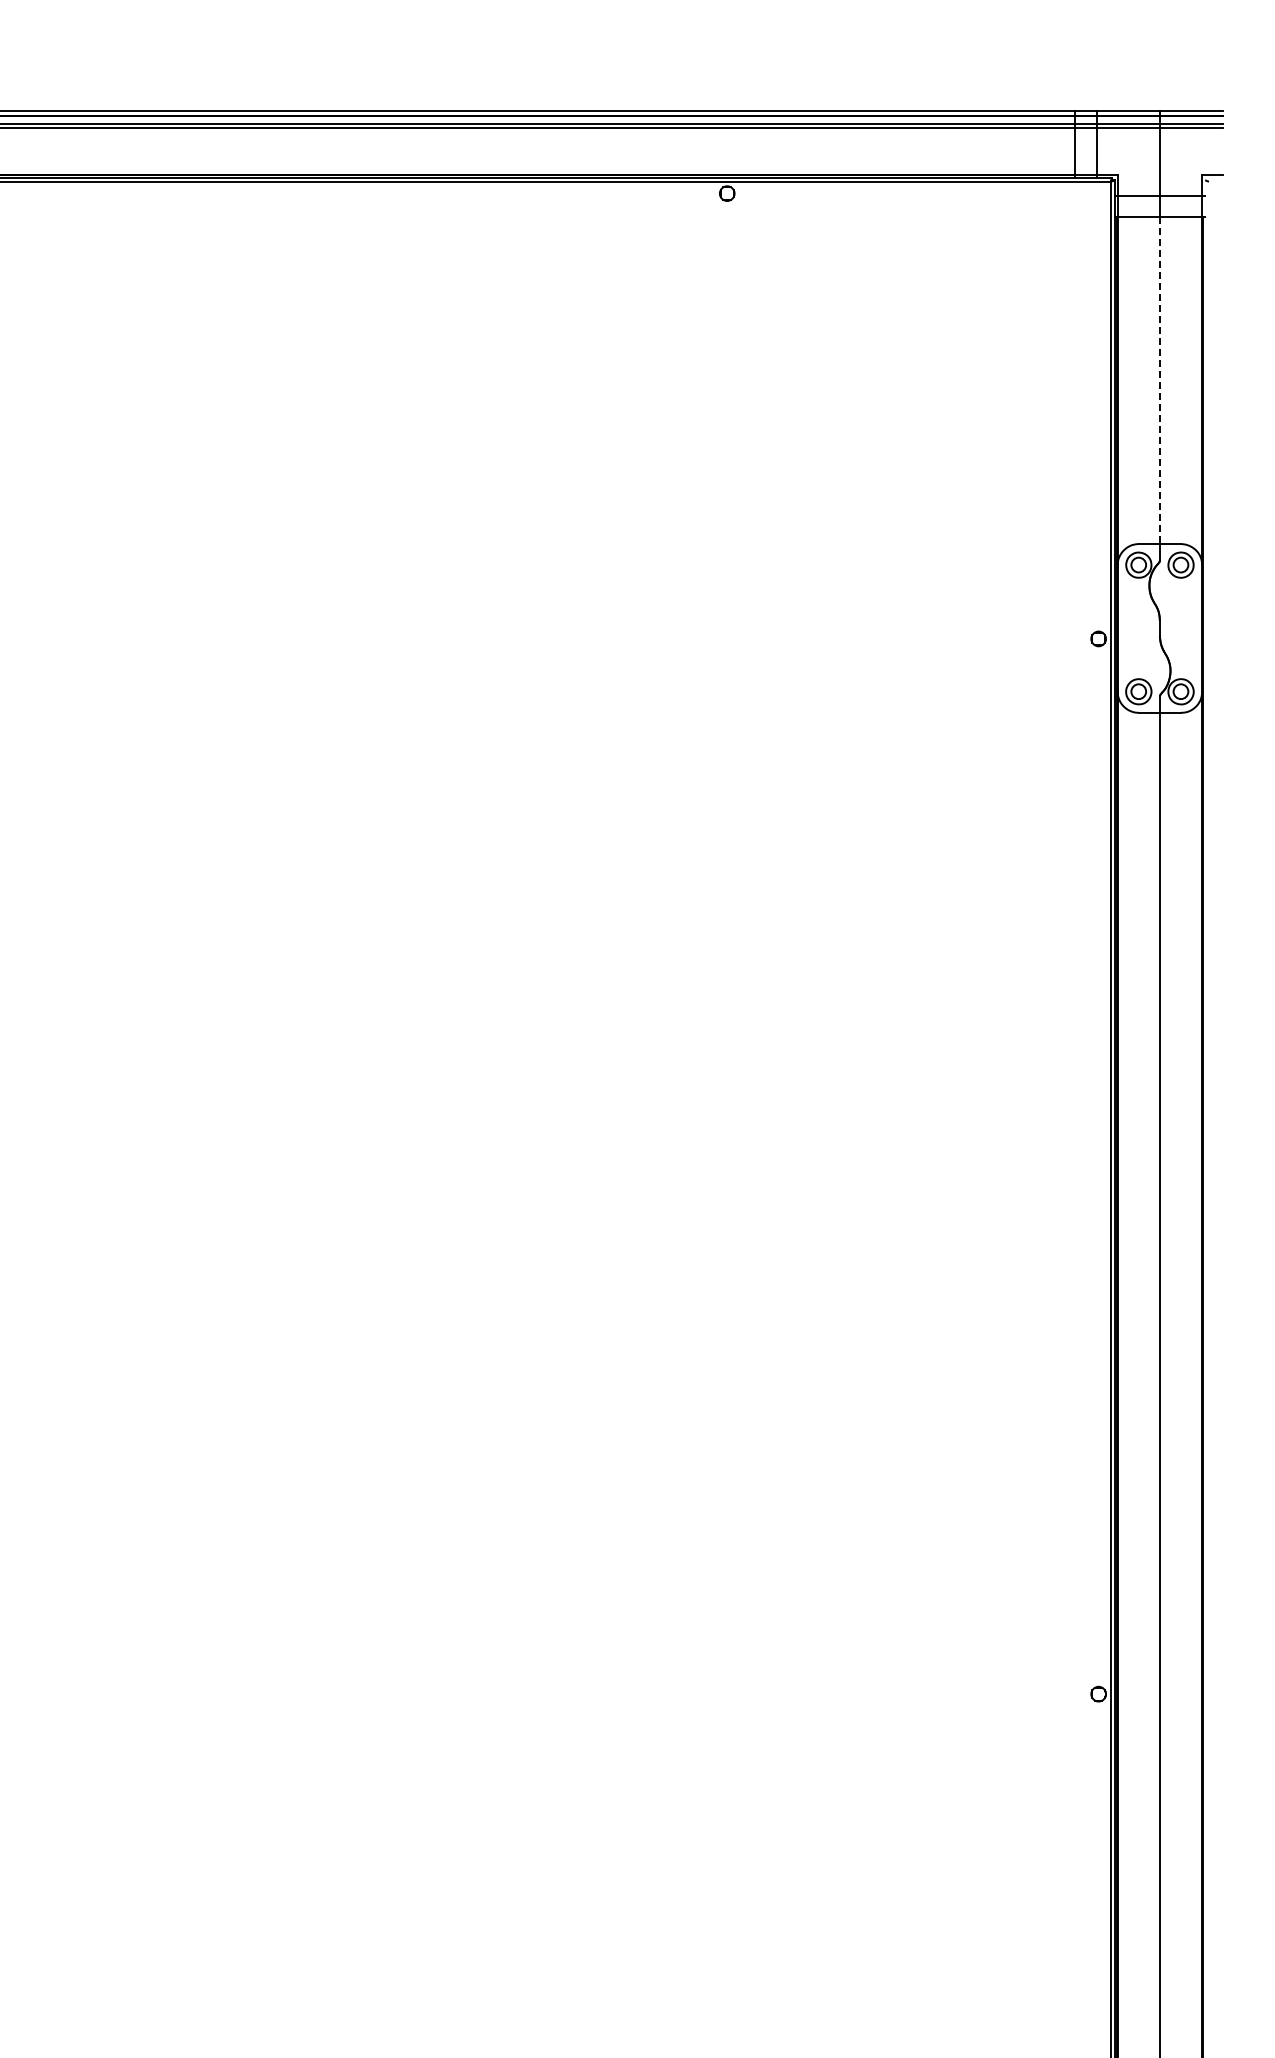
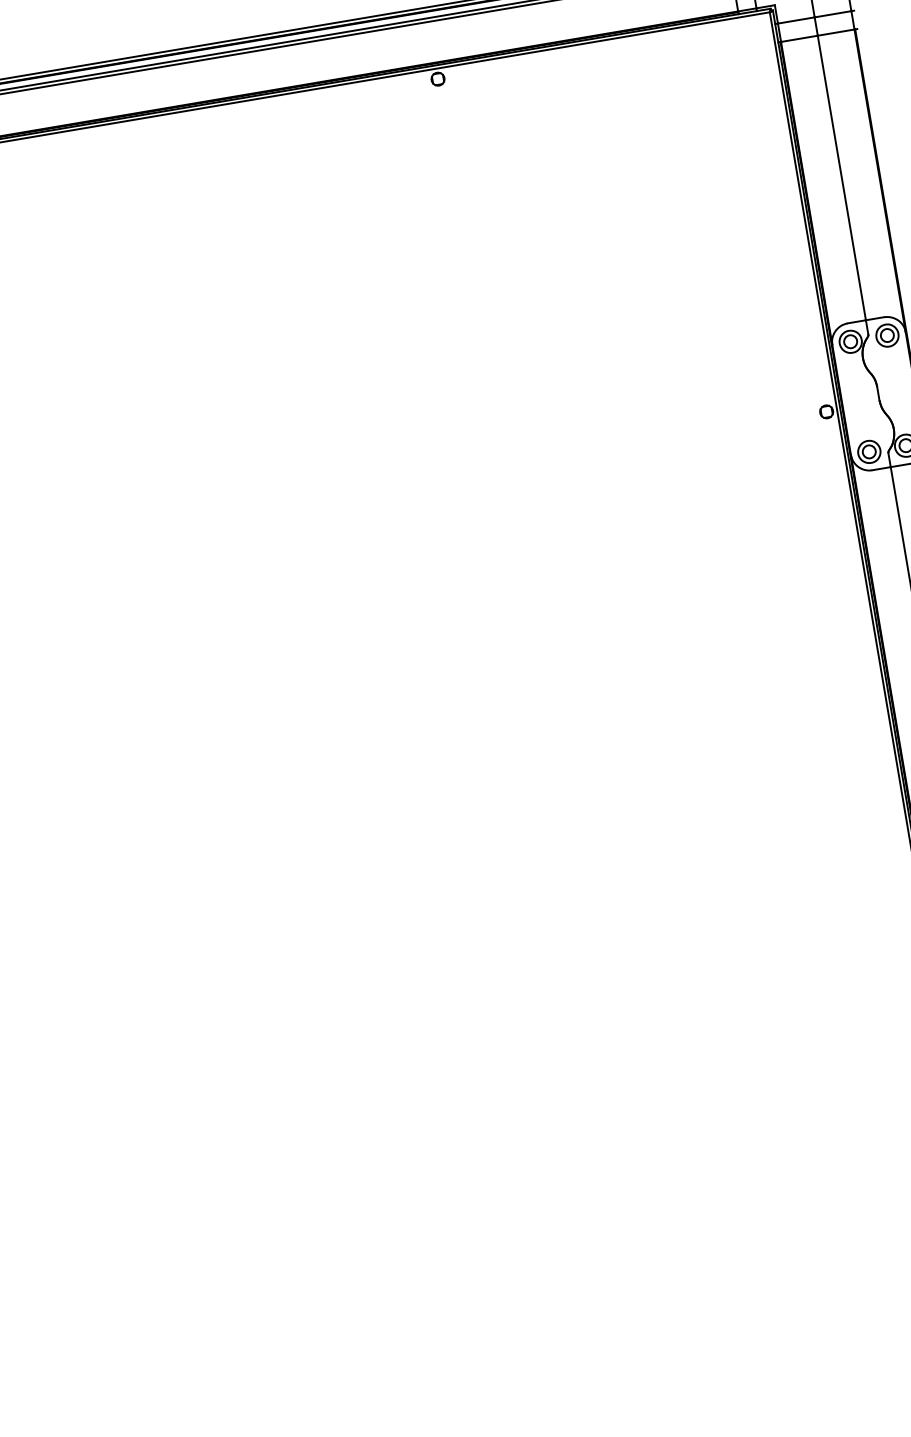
line: (1159, 380) -> (841, 178), dashed -> solid

